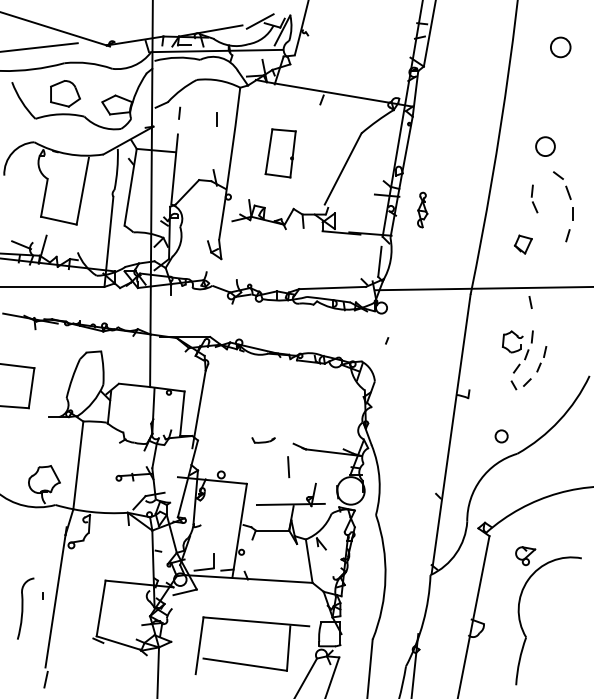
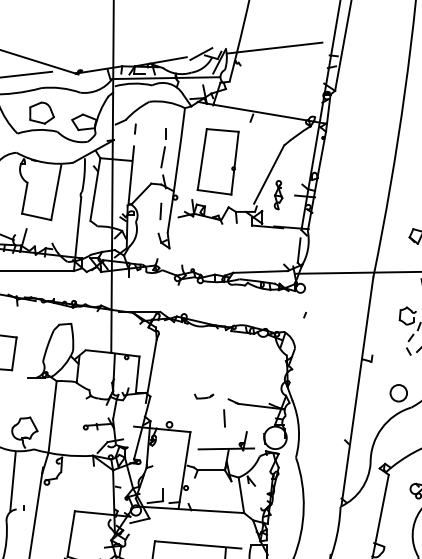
line: (349, 13) -> (274, 47), added
line: (213, 147) -> (163, 157), added
part: (280, 153) -> (217, 161), size x1.67
part: (422, 209) -> (278, 194), moved
line: (210, 213) -> (160, 211), added
circle: (501, 436) -> (398, 393), size x1.67
line: (29, 544) -> (12, 481), added
line: (42, 595) -> (23, 507), moved

